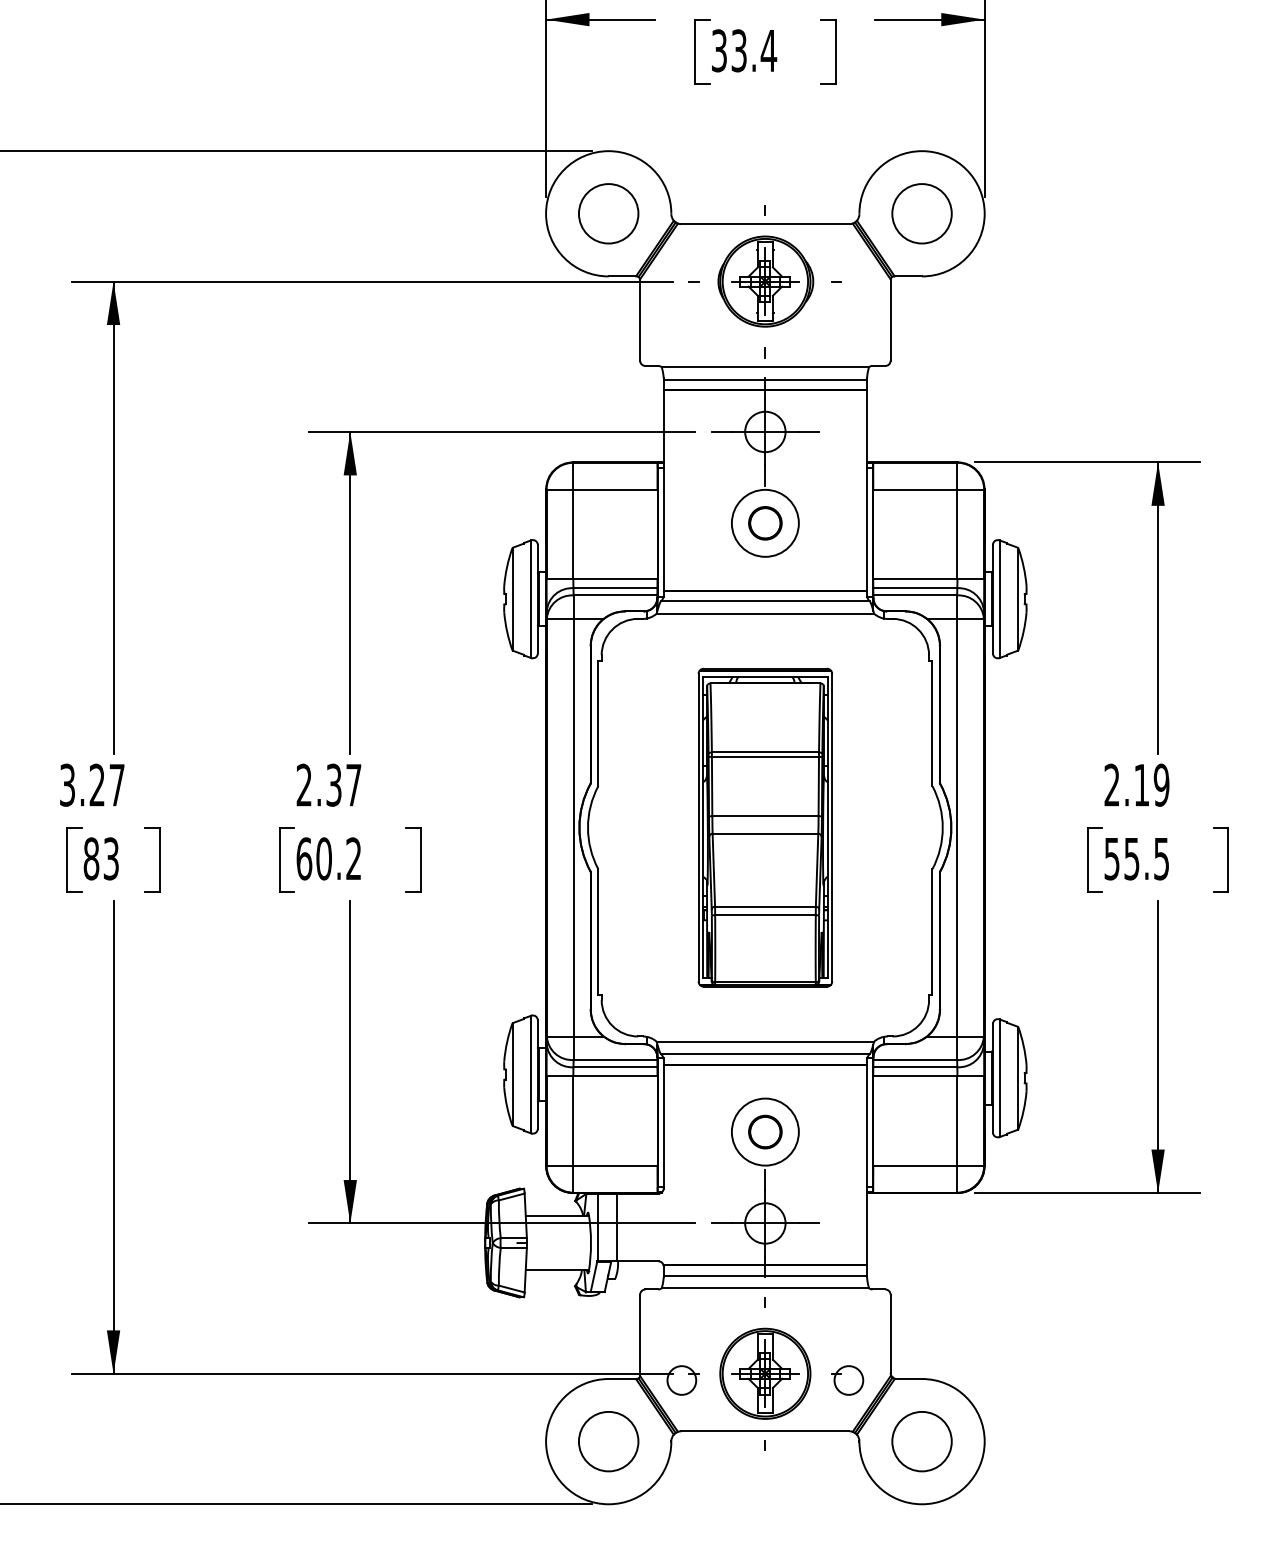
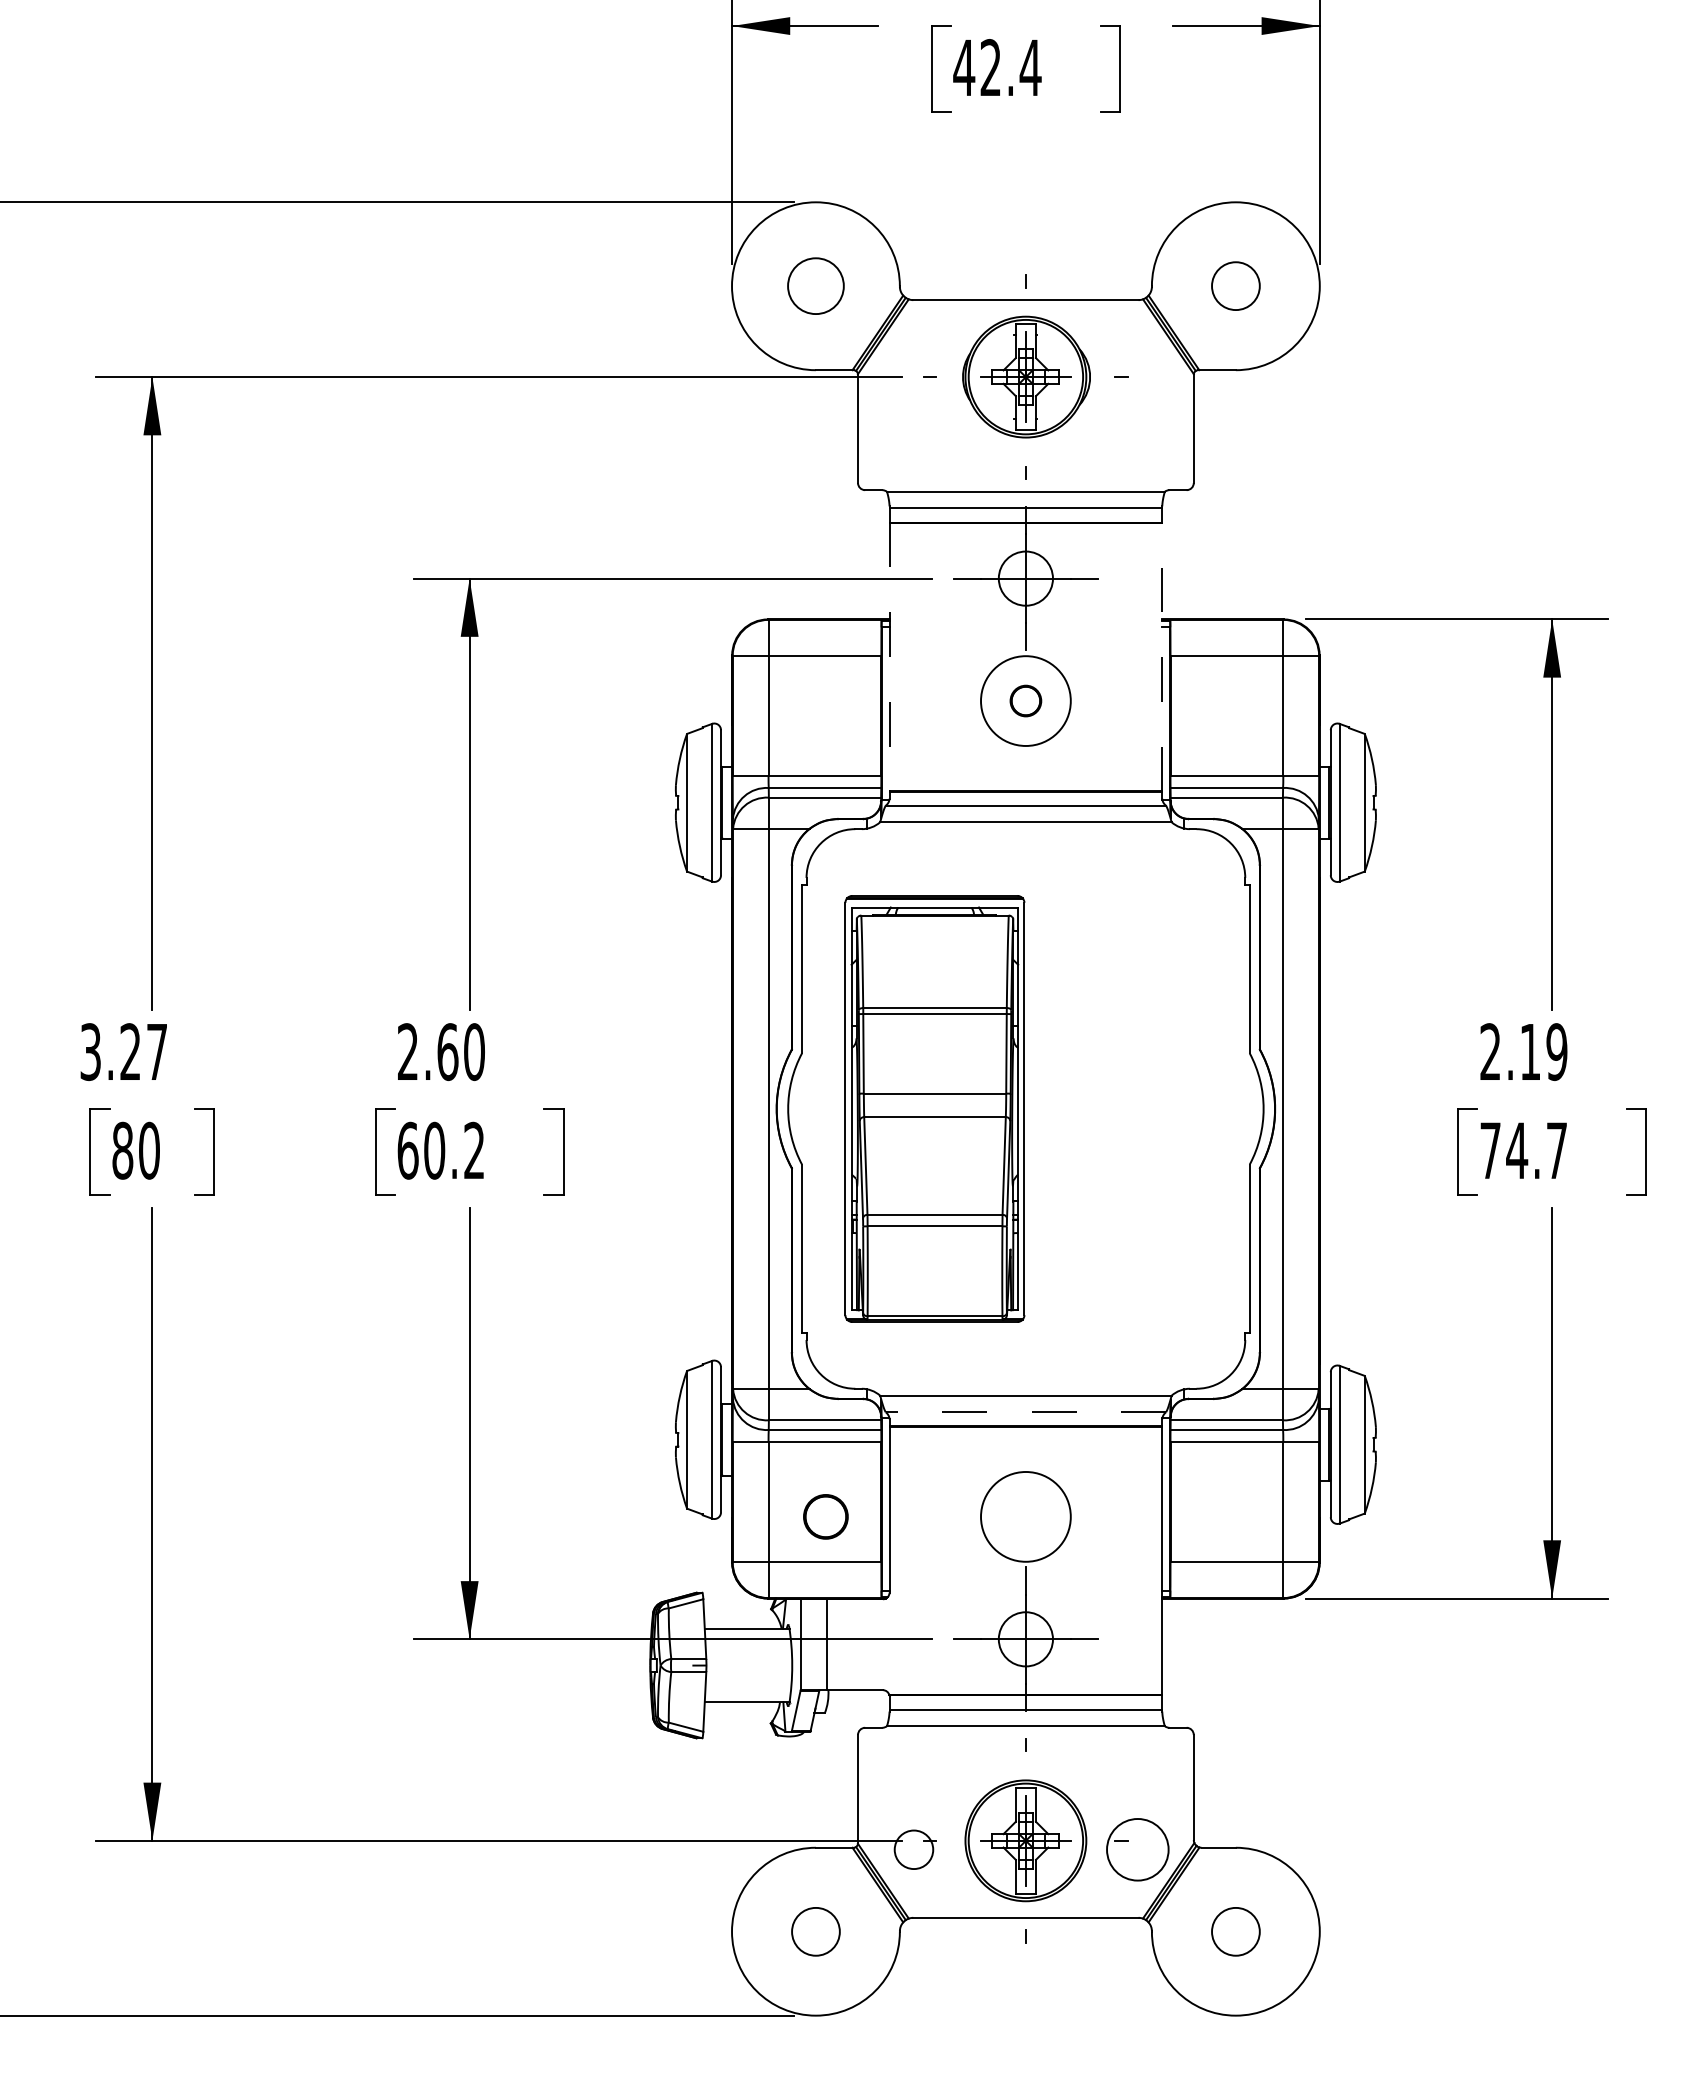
text: (728, 50) -> (976, 67), 33.4 -> 42.4
circle: (608, 213) -> (815, 285), size x0.7
circle: (921, 213) -> (1235, 285), size x0.6
line: (663, 490) -> (889, 657), solid -> dashed
line: (867, 490) -> (1162, 656), solid -> dashed
circle: (765, 522) -> (1025, 700), size x0.7
text: (343, 785) -> (460, 1052), 2.37 -> 2.60
part: (765, 827) -> (934, 1108), moved
text: (111, 858) -> (149, 1150), 83 -> 80
text: (1136, 858) -> (1523, 1150), 55.5 -> 74.7
line: (765, 1054) -> (1025, 1412), solid -> dashed
circle: (765, 1131) -> (825, 1516), moved
circle: (848, 1380) -> (1137, 1849), size x1.6
circle: (608, 1441) -> (815, 1931), size x0.6
circle: (921, 1441) -> (1235, 1931), size x0.6

